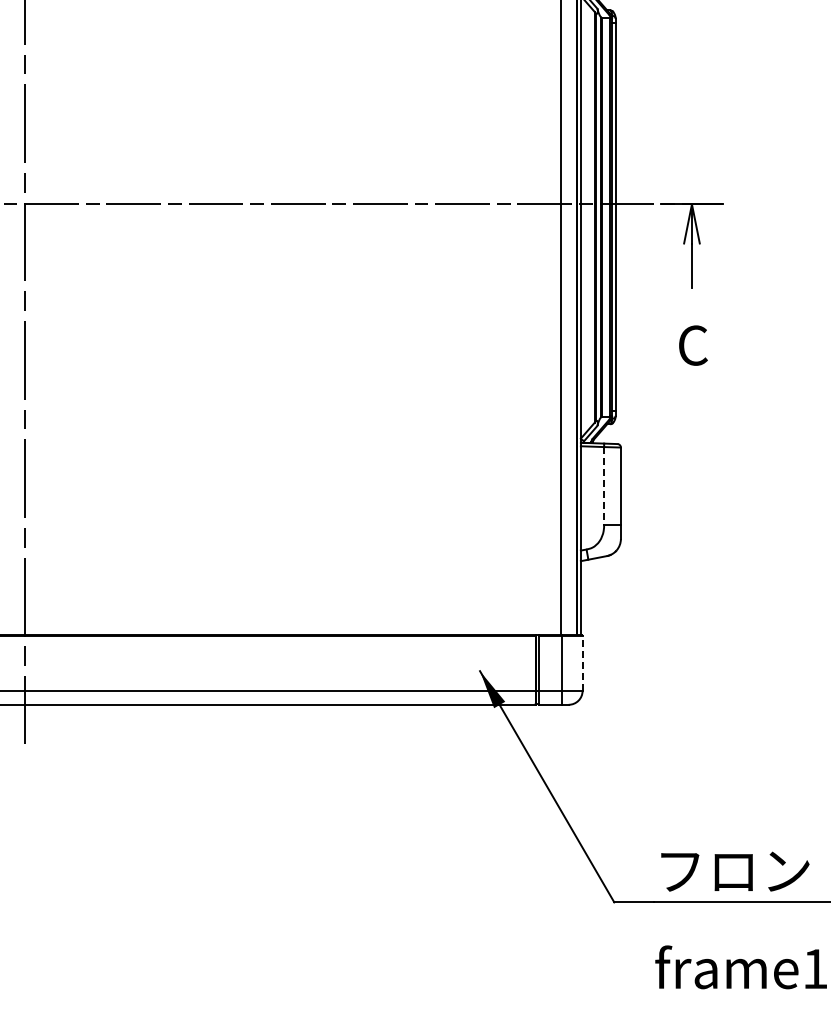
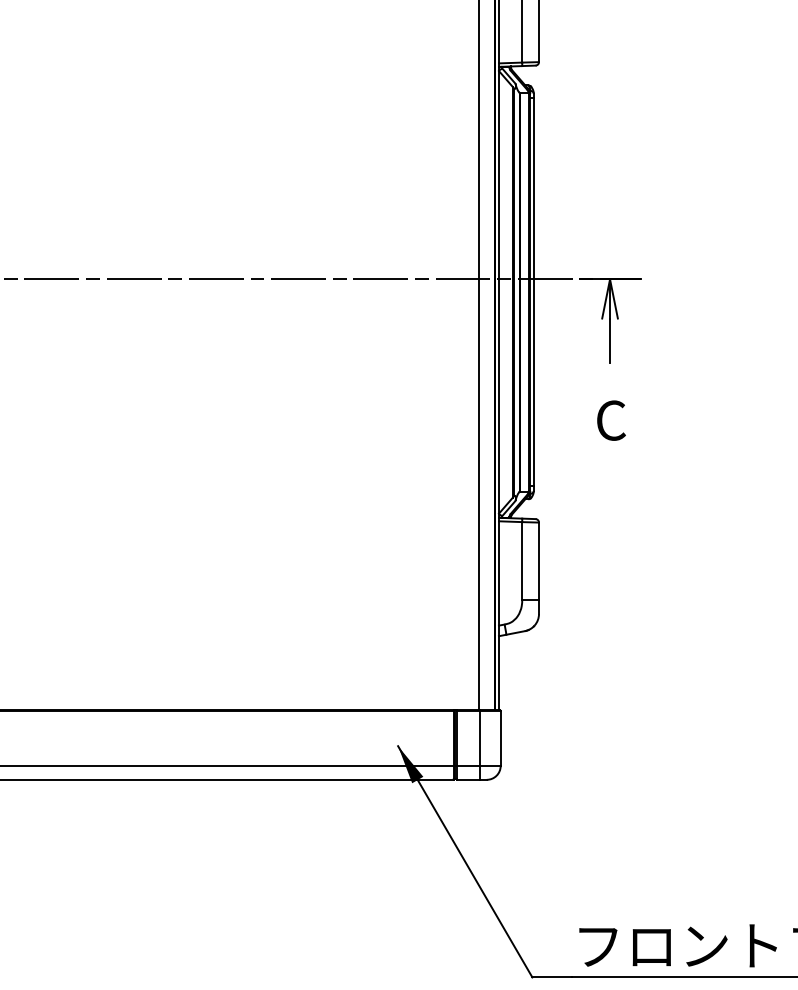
line: (604, 485) -> (522, 560), dashed -> solid
line: (582, 662) -> (500, 737), dashed -> solid

